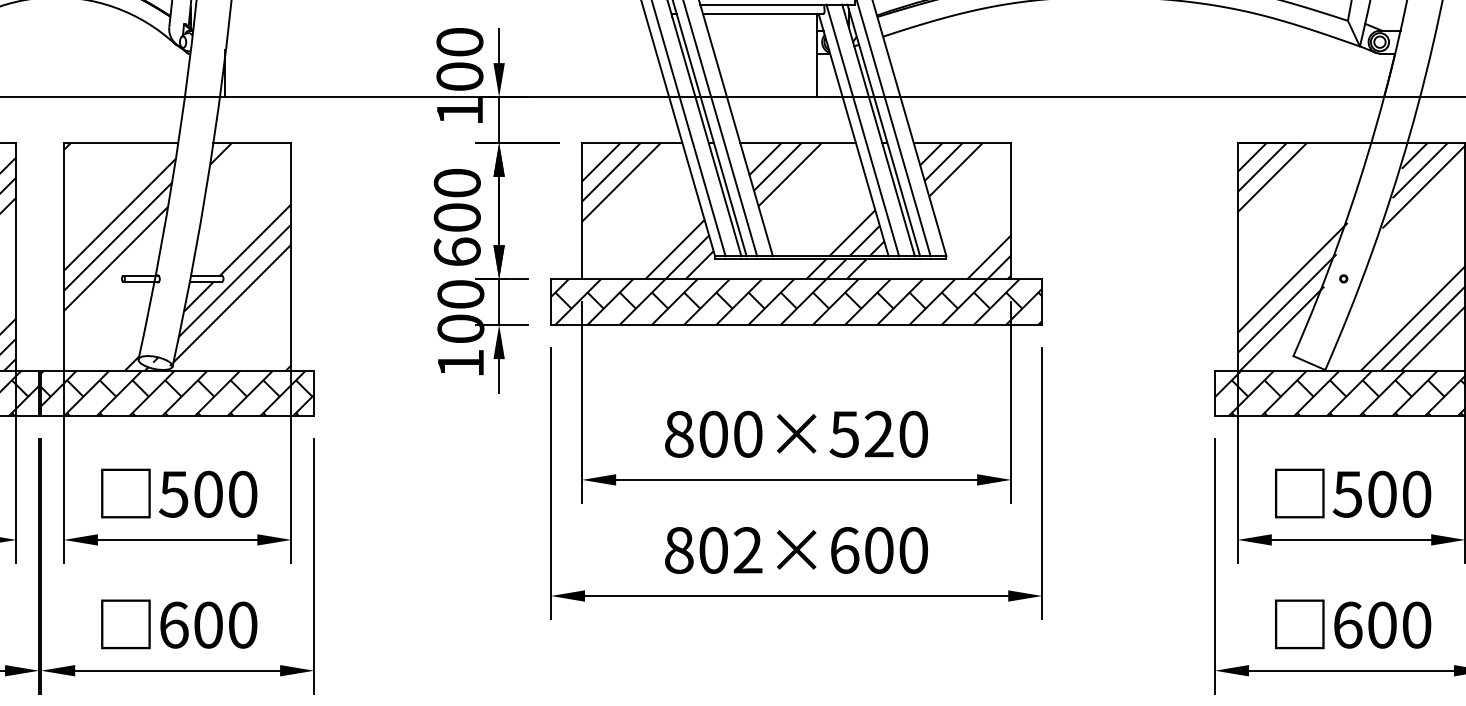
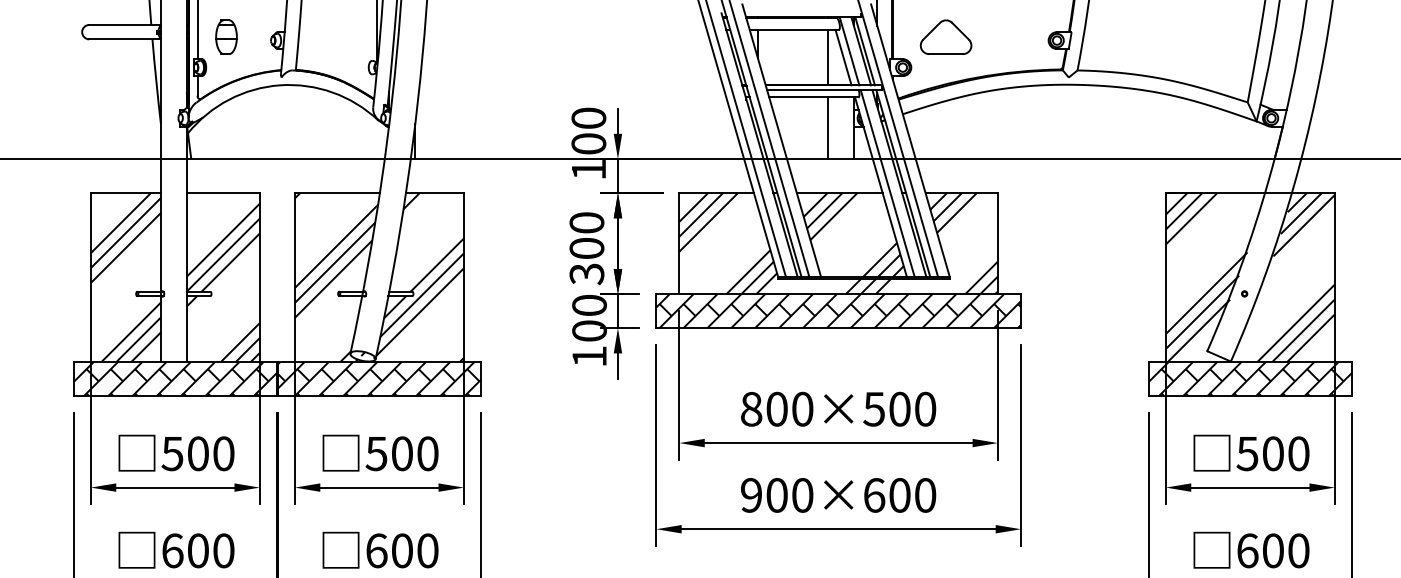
line: (781, 54) -> (827, 127), added
text: (456, 252) -> (586, 274), 600 -> 300
text: (878, 433) -> (899, 408), 800×520 -> 800×500
text: (714, 550) -> (777, 495), 802×600 -> 900×600

